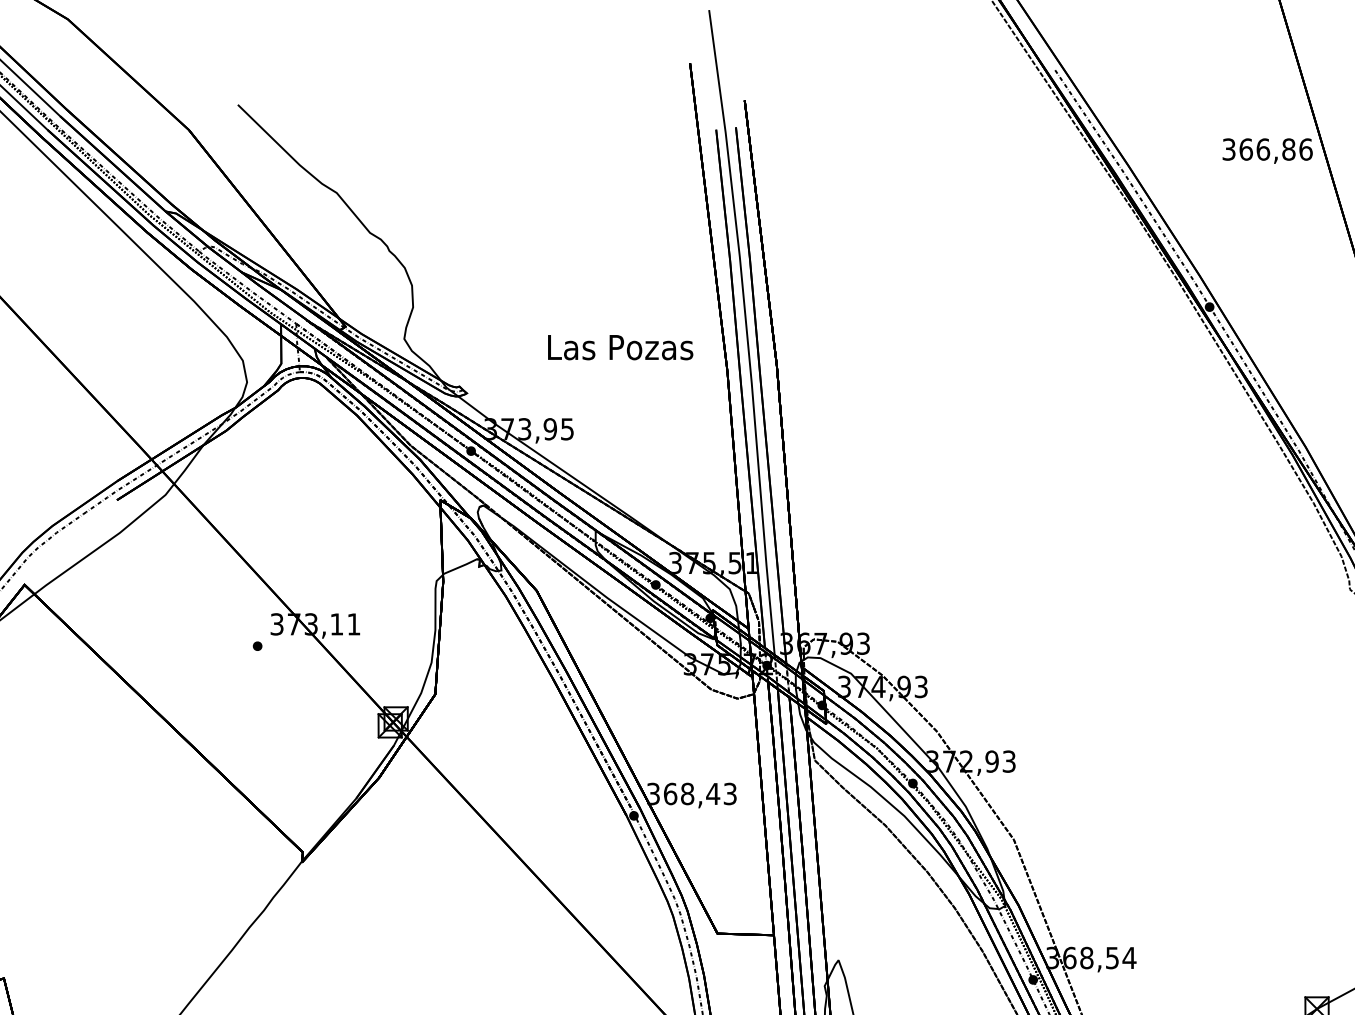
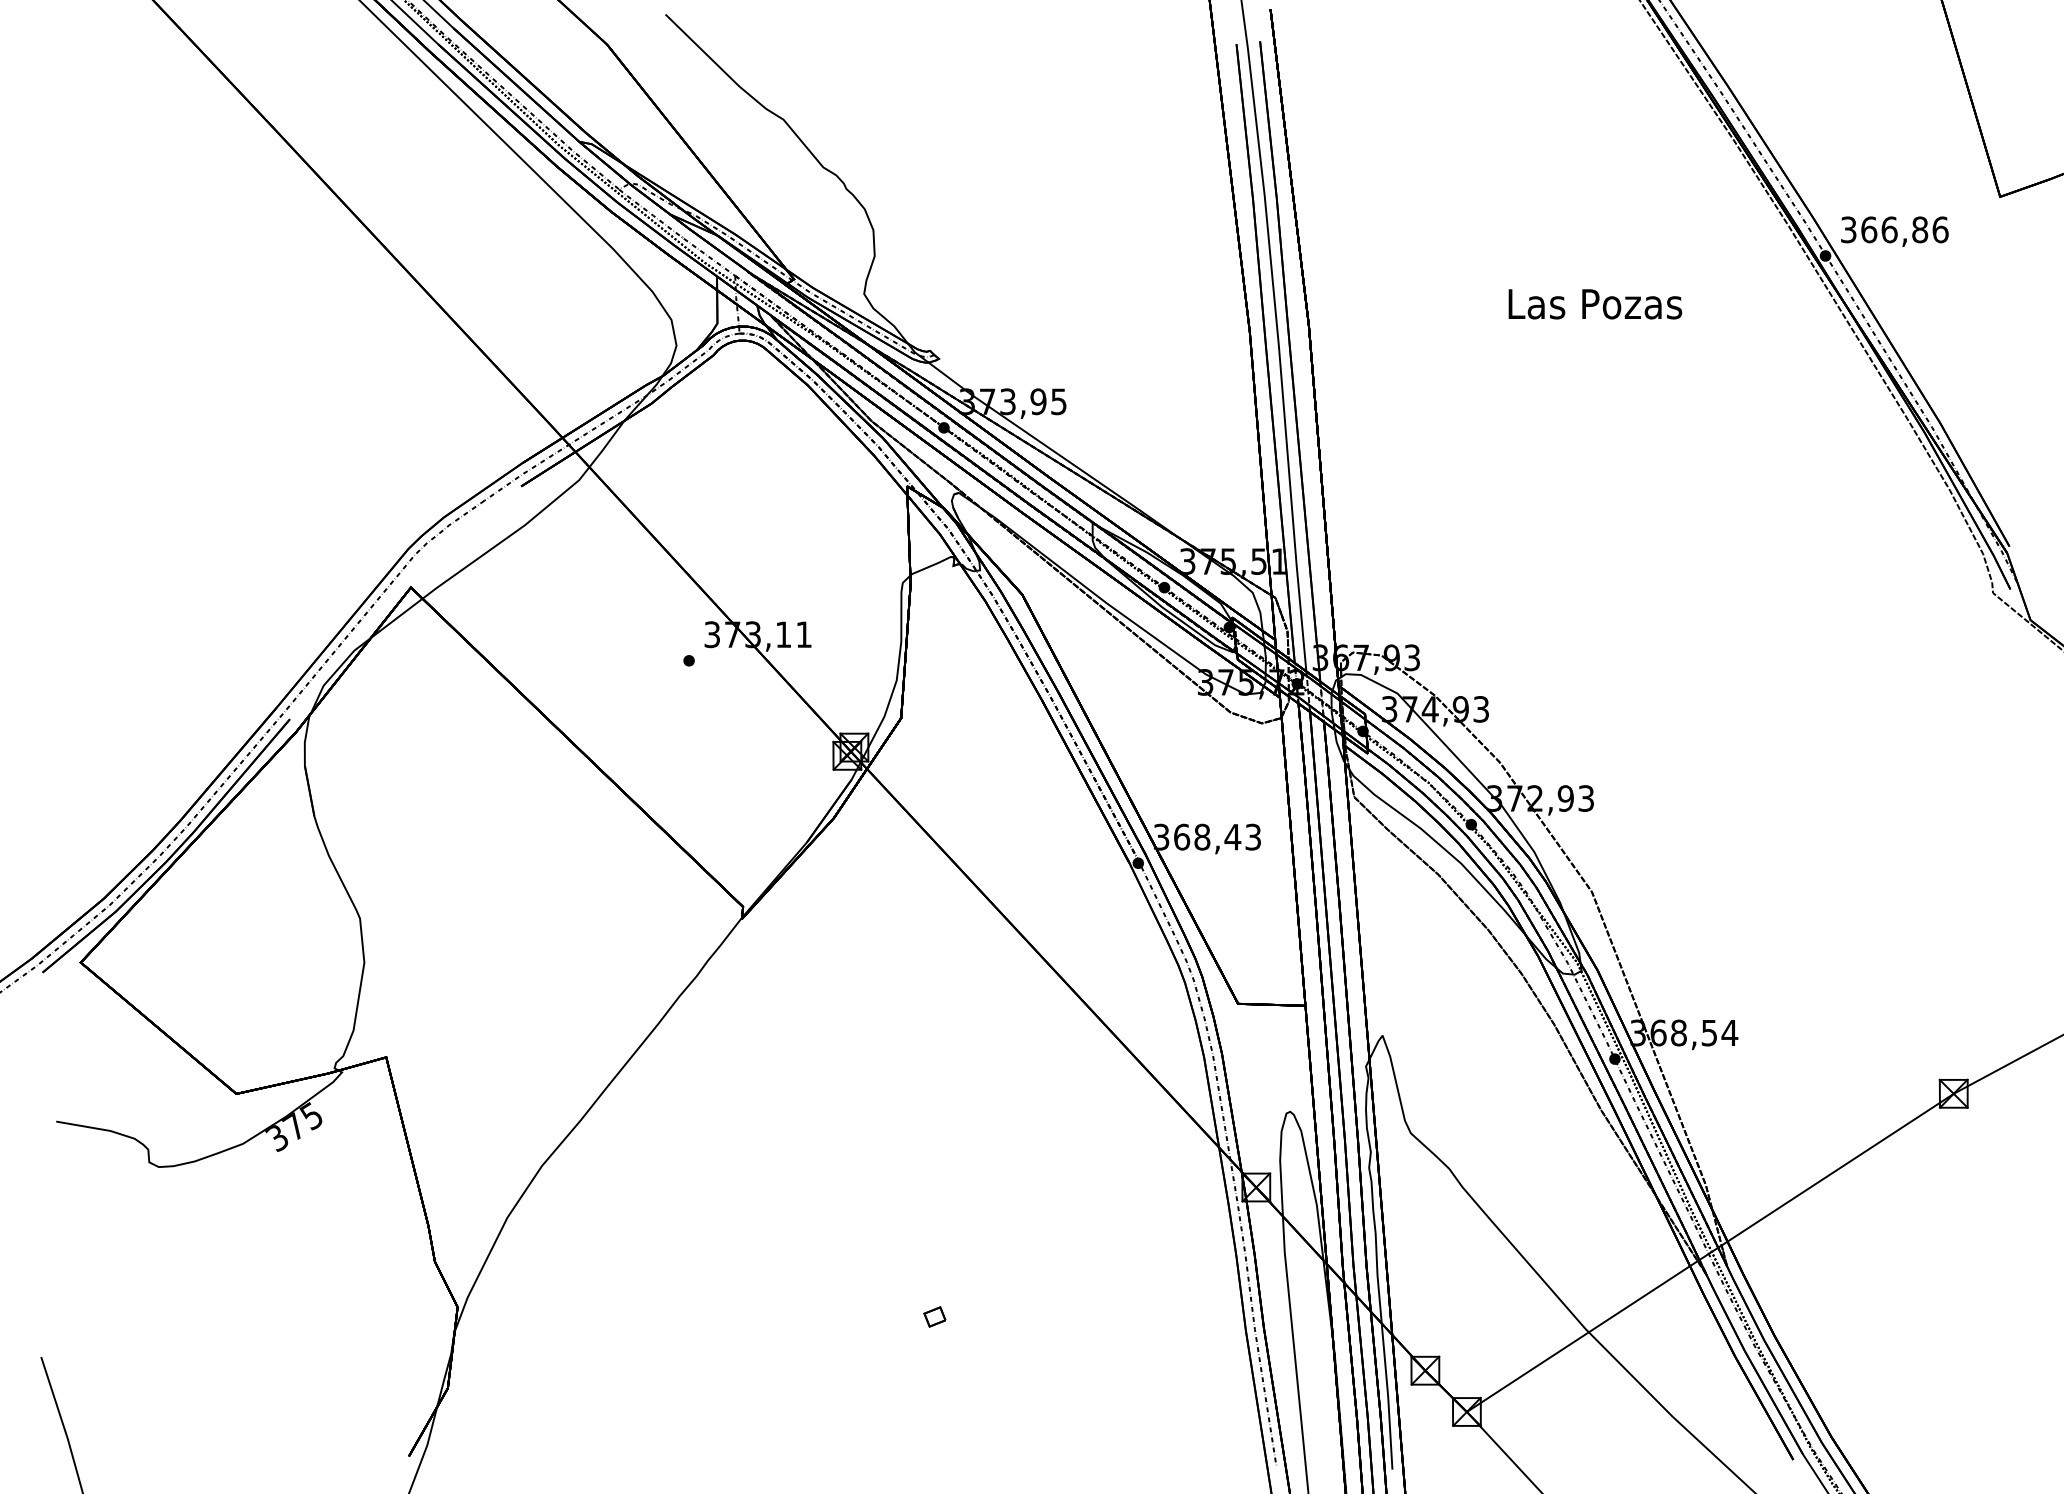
text: (1267, 150) -> (1894, 231), moved
text: (620, 347) -> (1595, 304), moved

